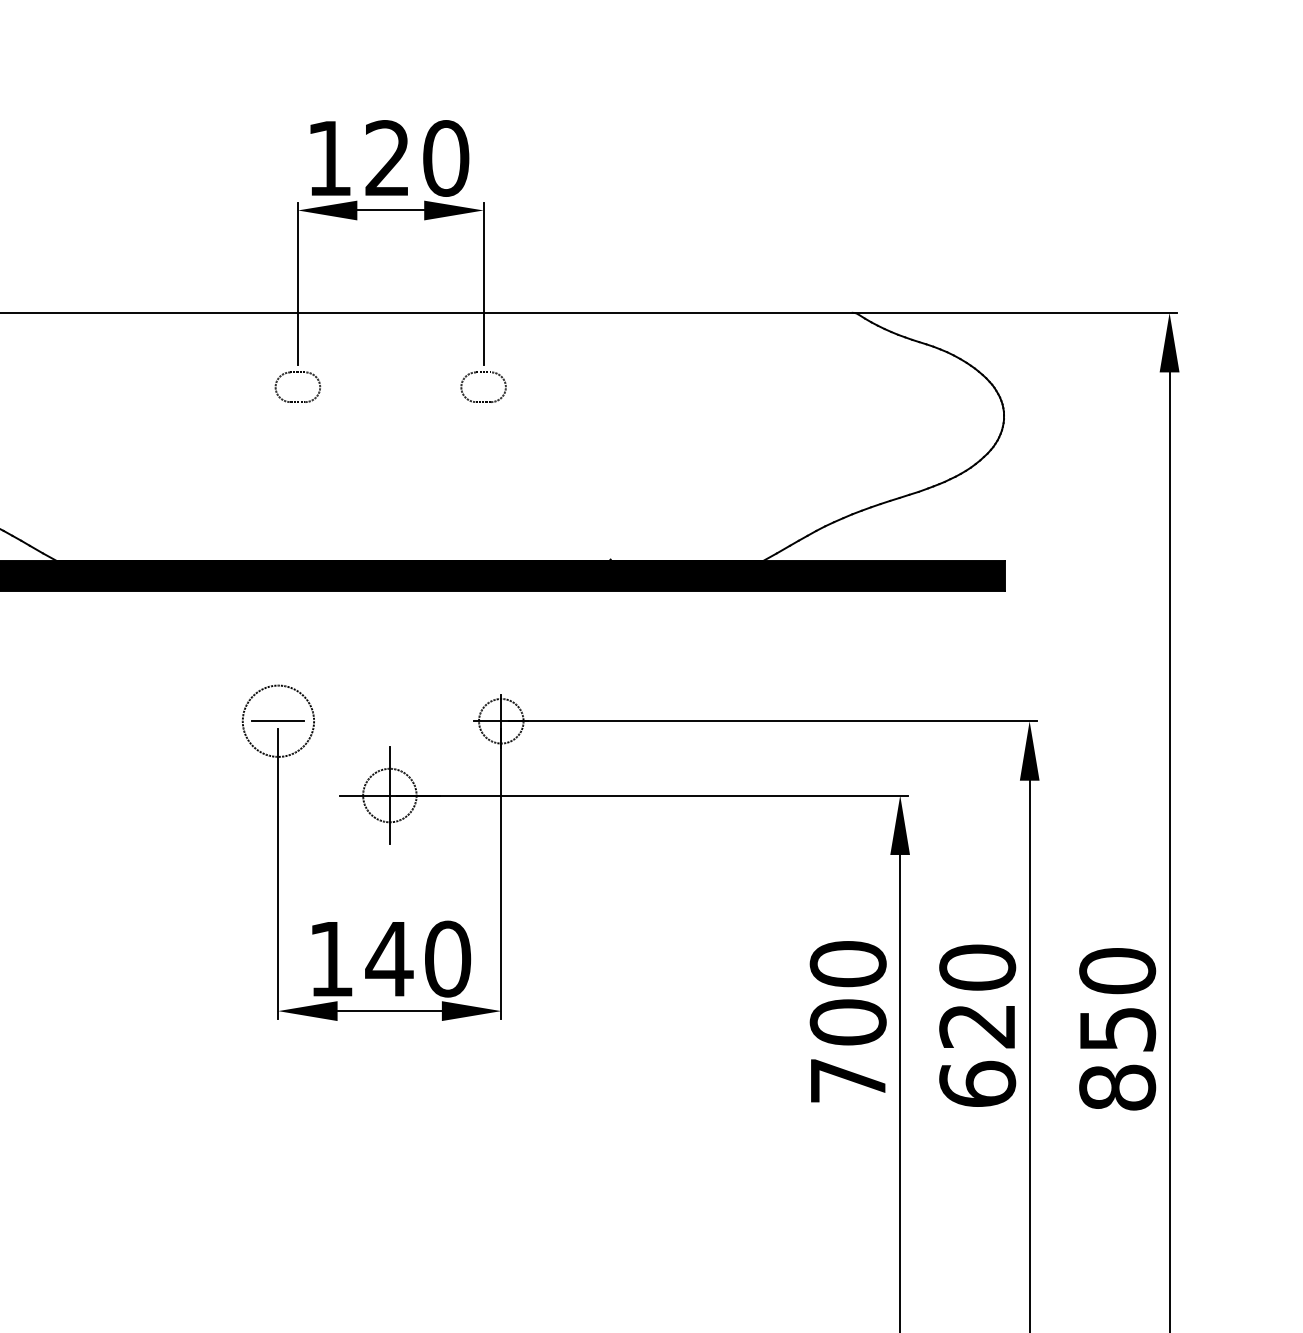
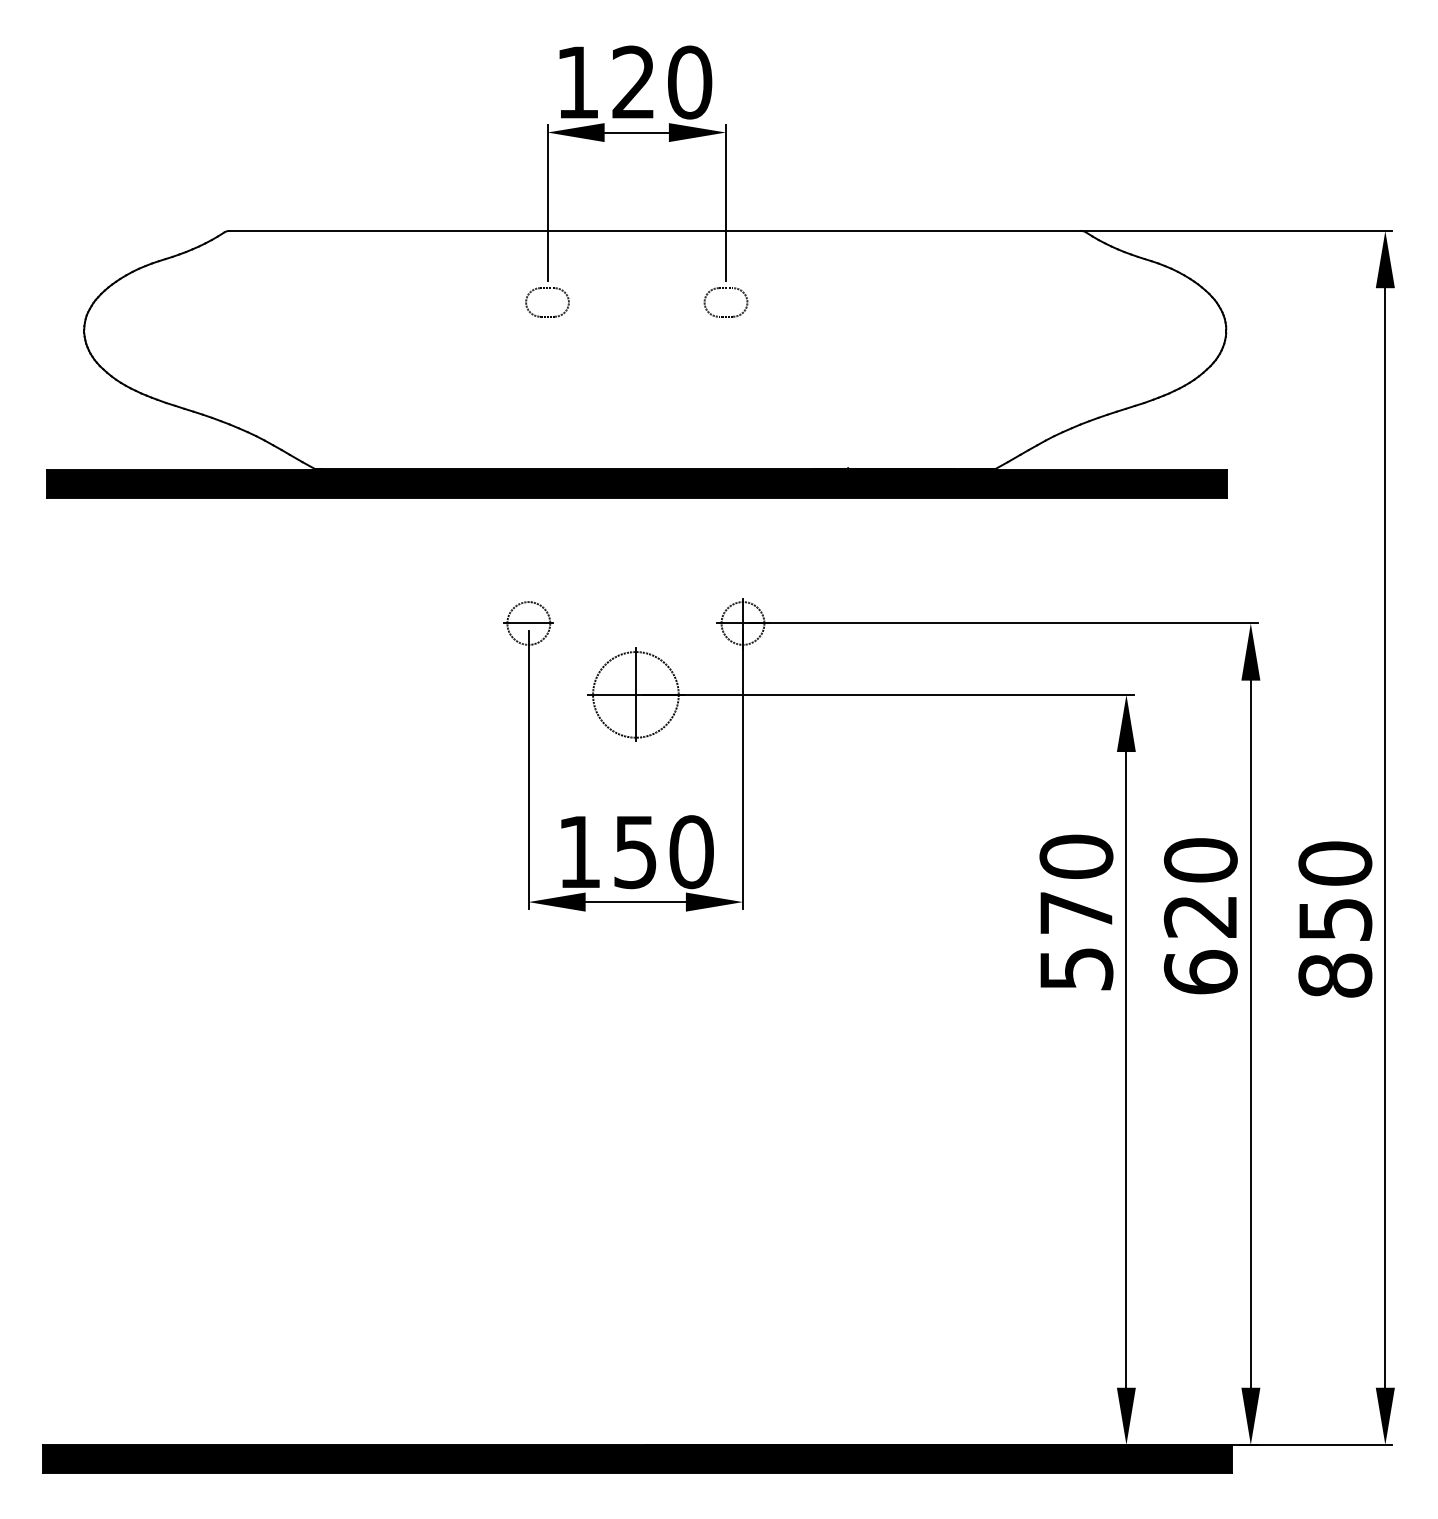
circle: (278, 721) -> (528, 623), size x0.62
circle: (389, 795) -> (635, 694), size x1.67
text: (389, 959) -> (635, 852), 140 -> 150
text: (848, 1051) -> (1076, 940), 700 -> 570

